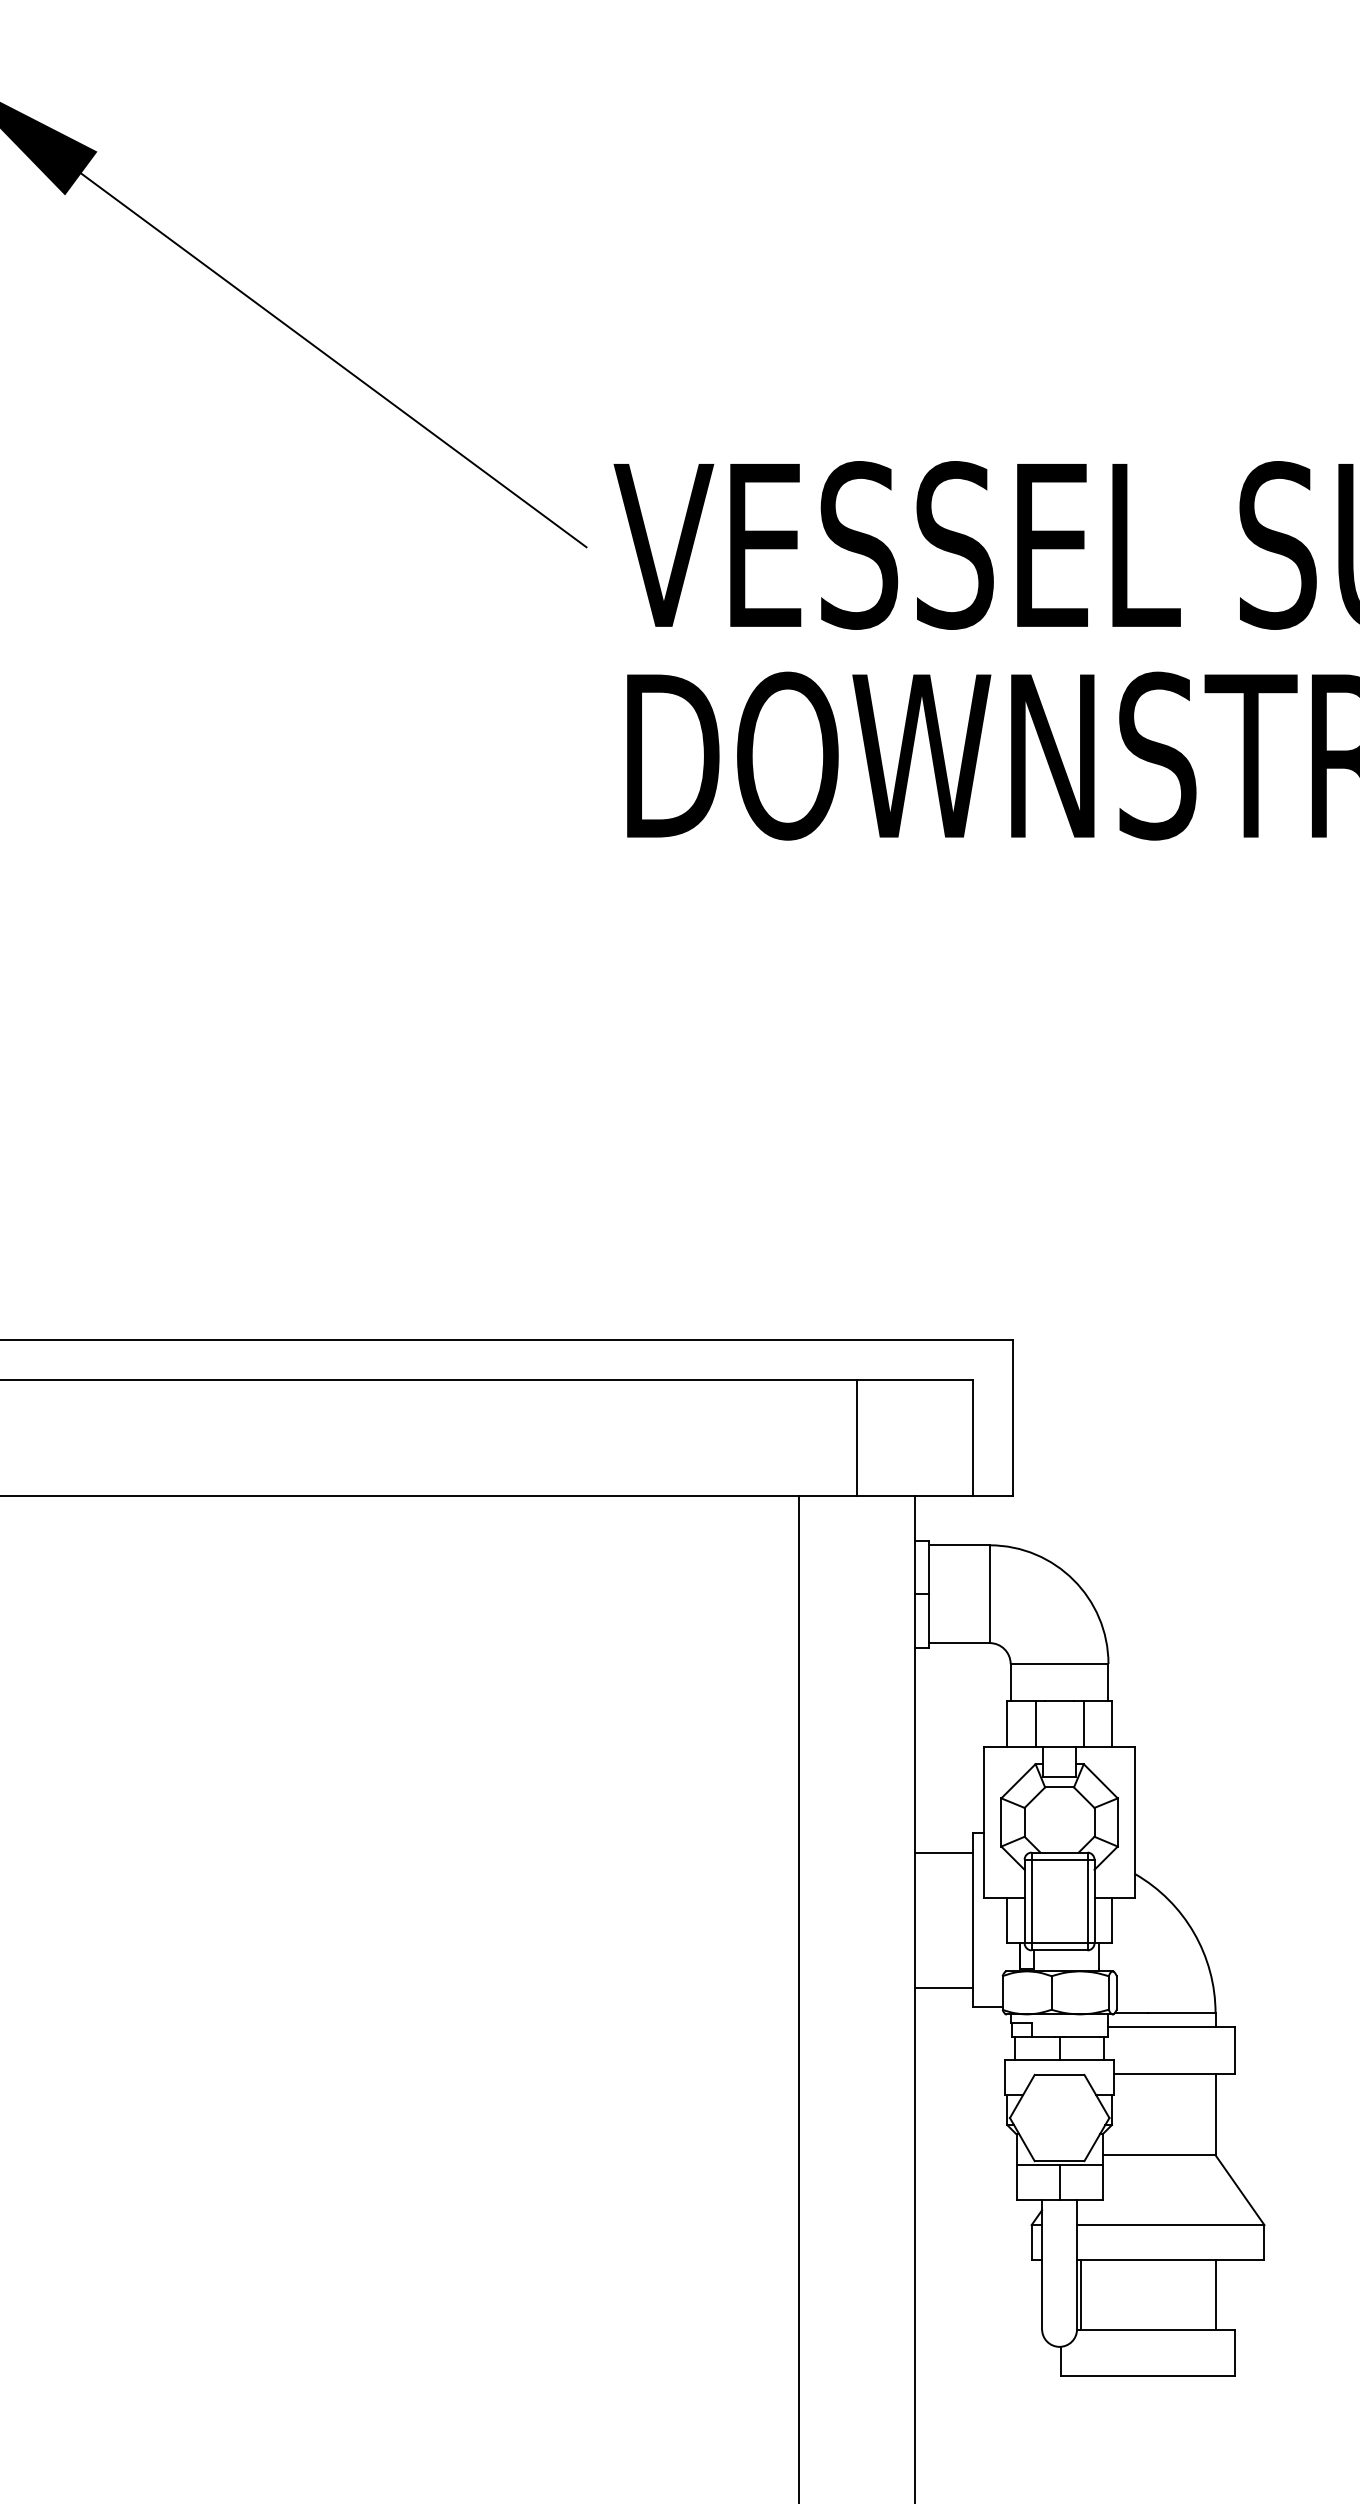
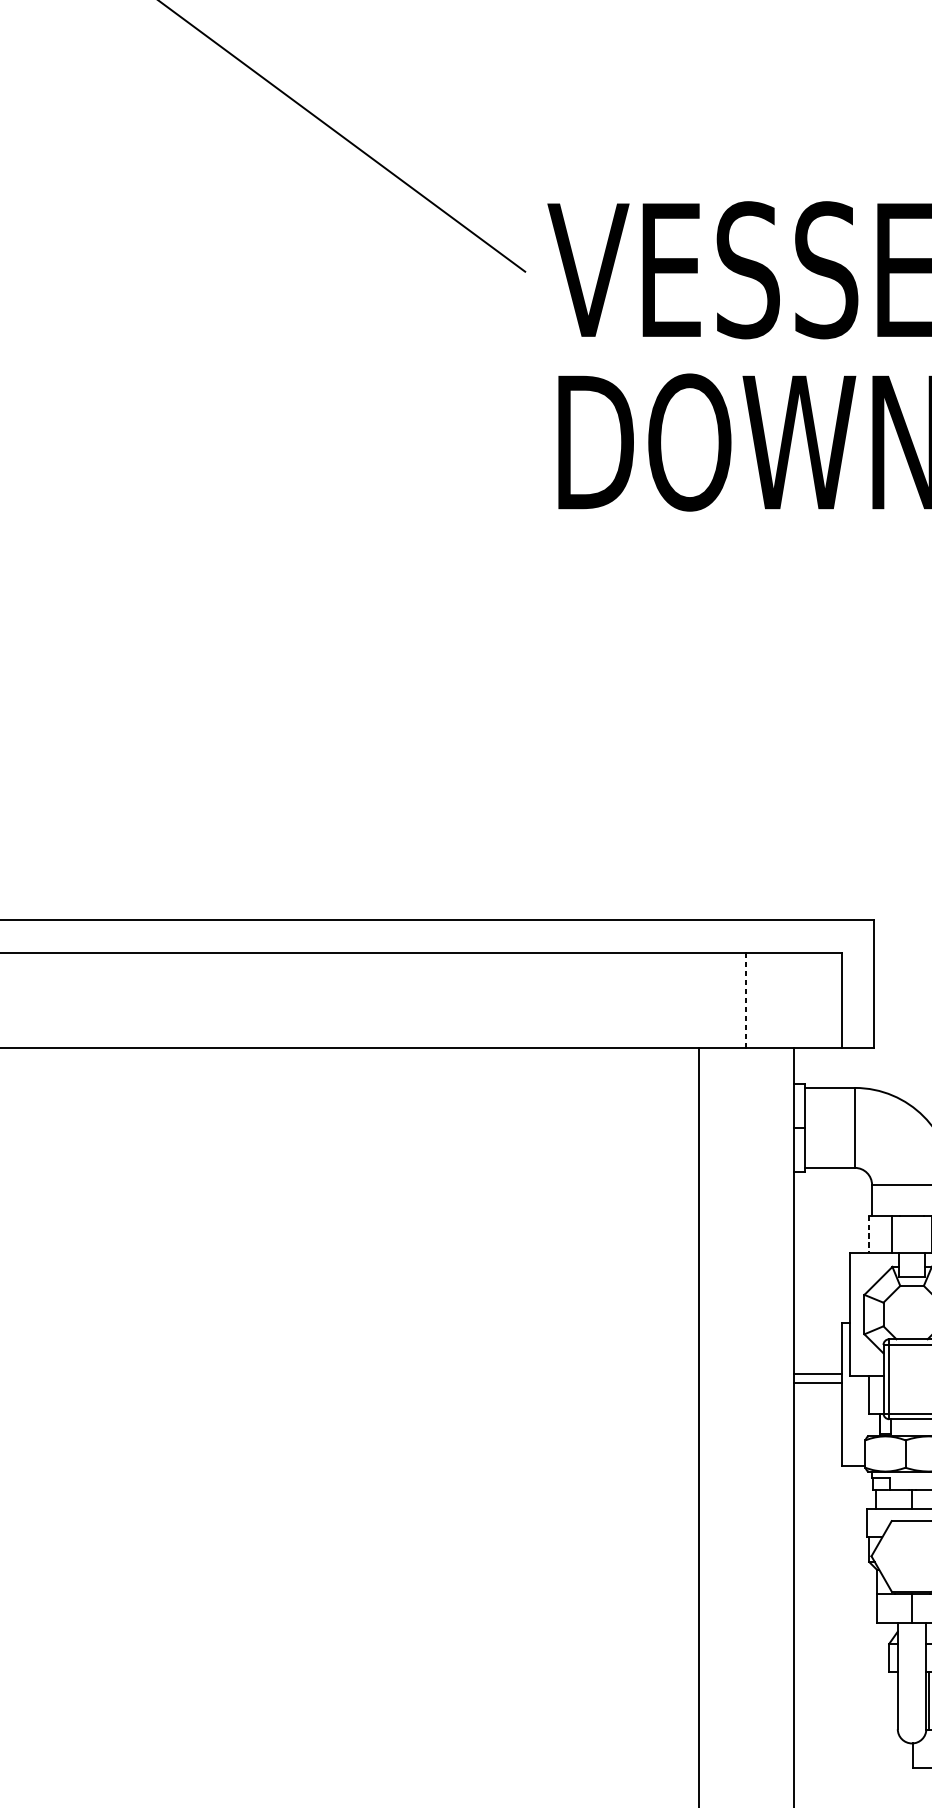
line: (857, 1438) -> (746, 1000), solid -> dashed
line: (1007, 1723) -> (869, 1233), solid -> dashed
line: (944, 1852) -> (817, 1373), moved
line: (944, 1987) -> (817, 1383), moved

